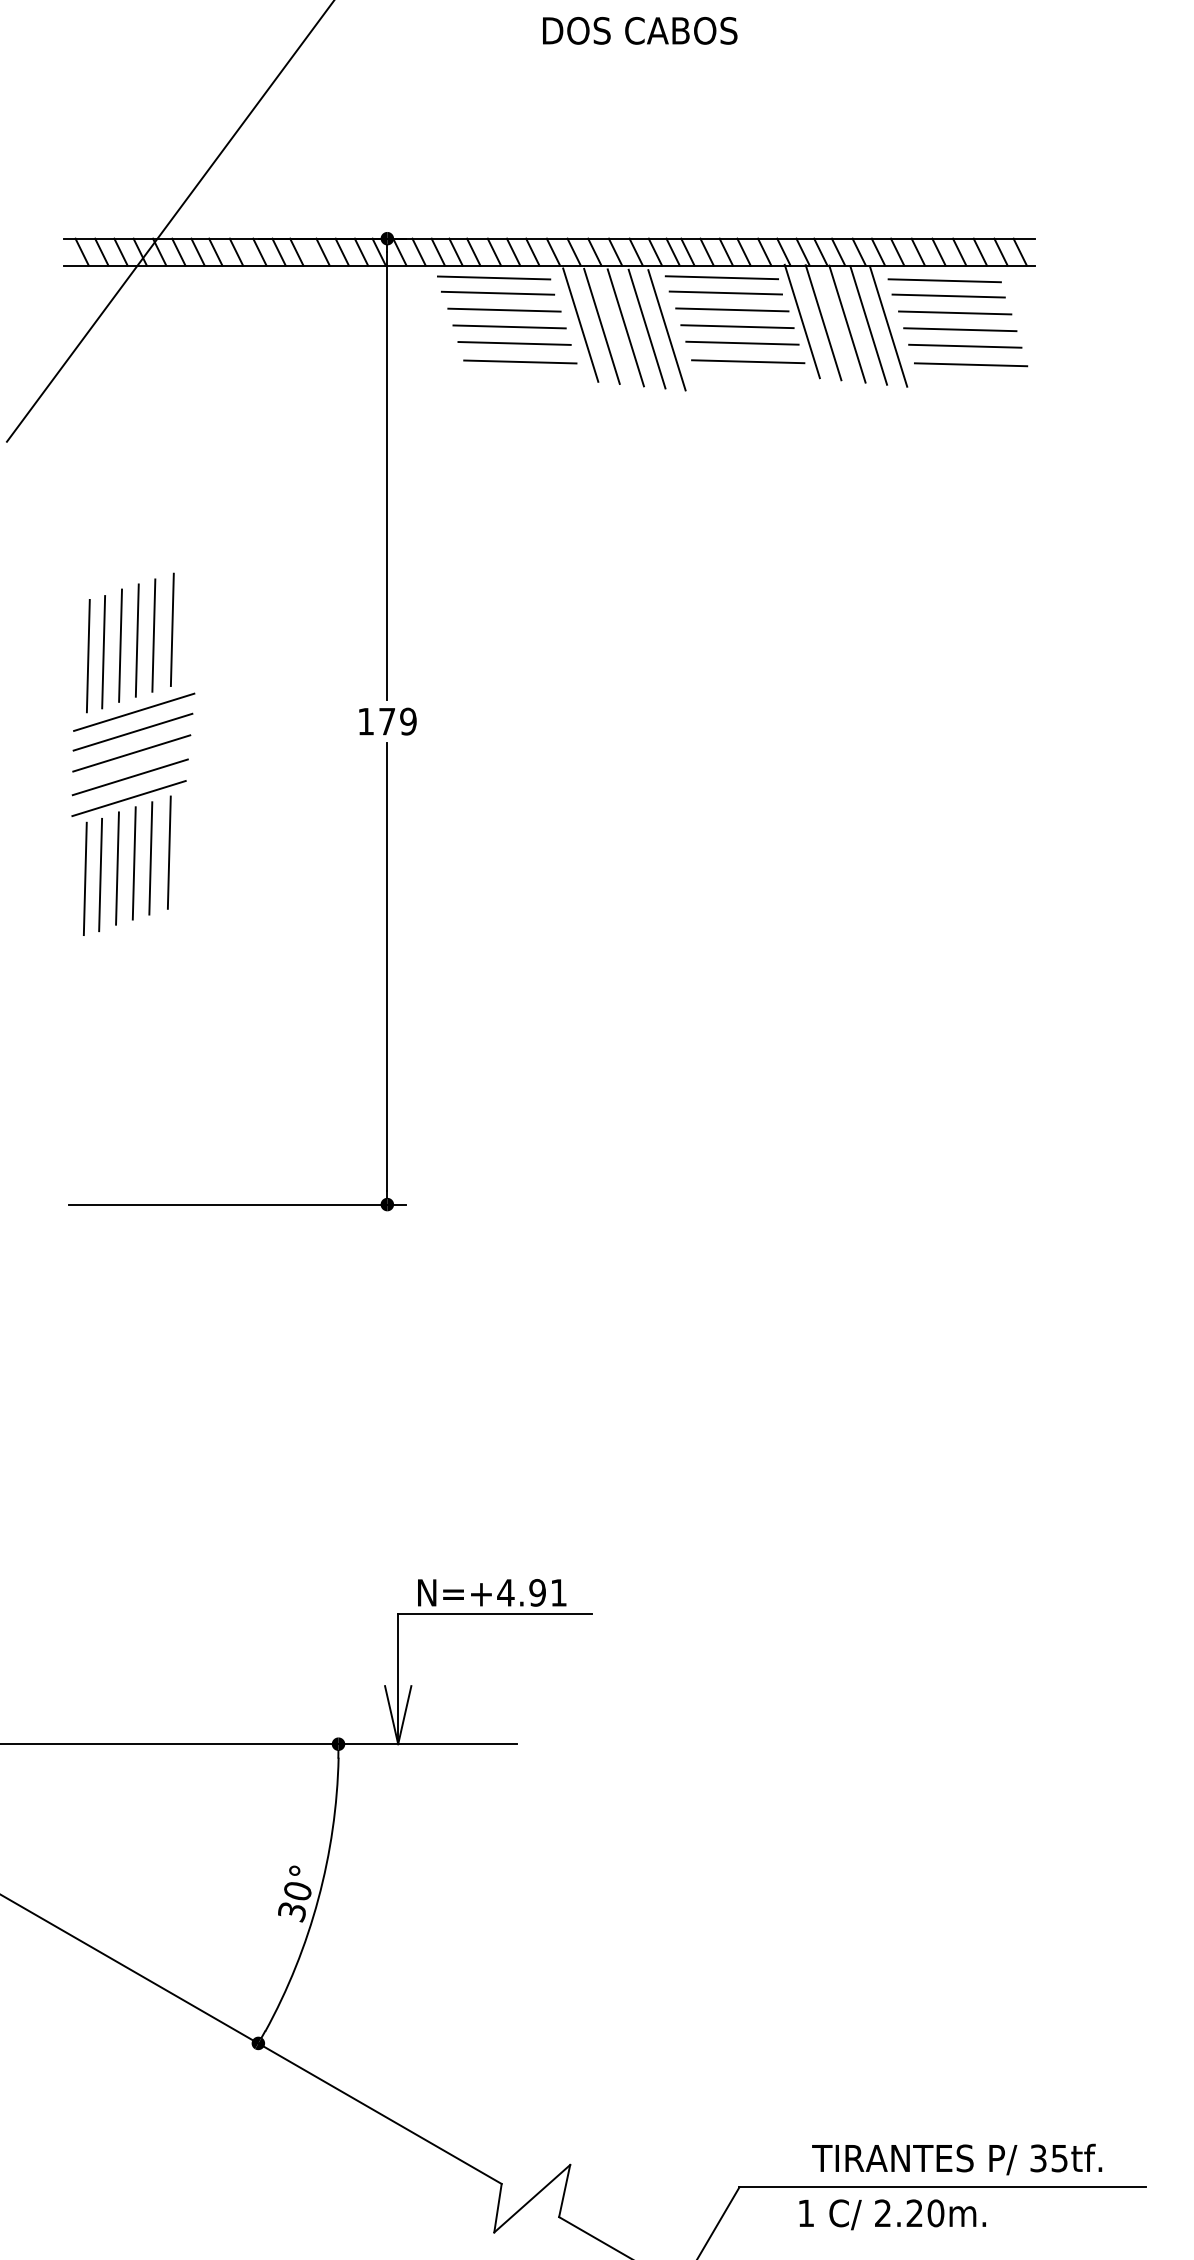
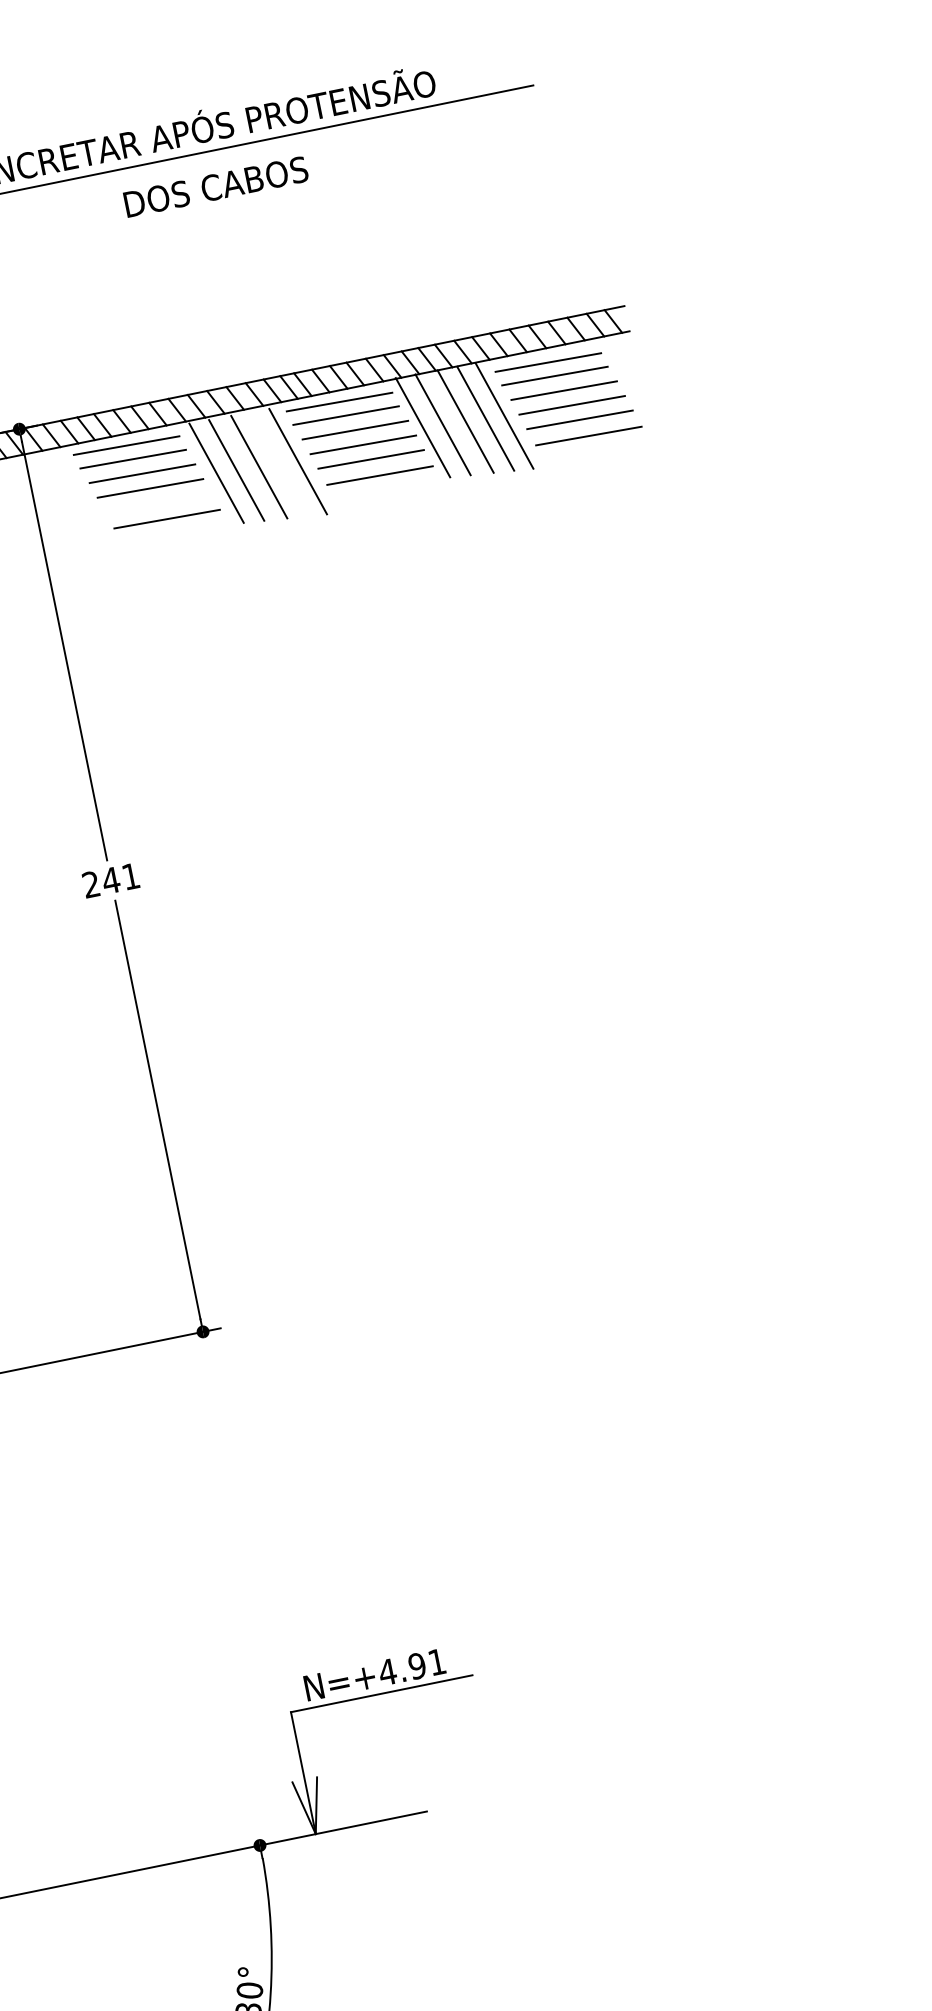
line: (646, 328) -> (278, 463), removed
line: (514, 343) -> (158, 502), removed
text: (387, 721) -> (111, 880), 179 -> 241

